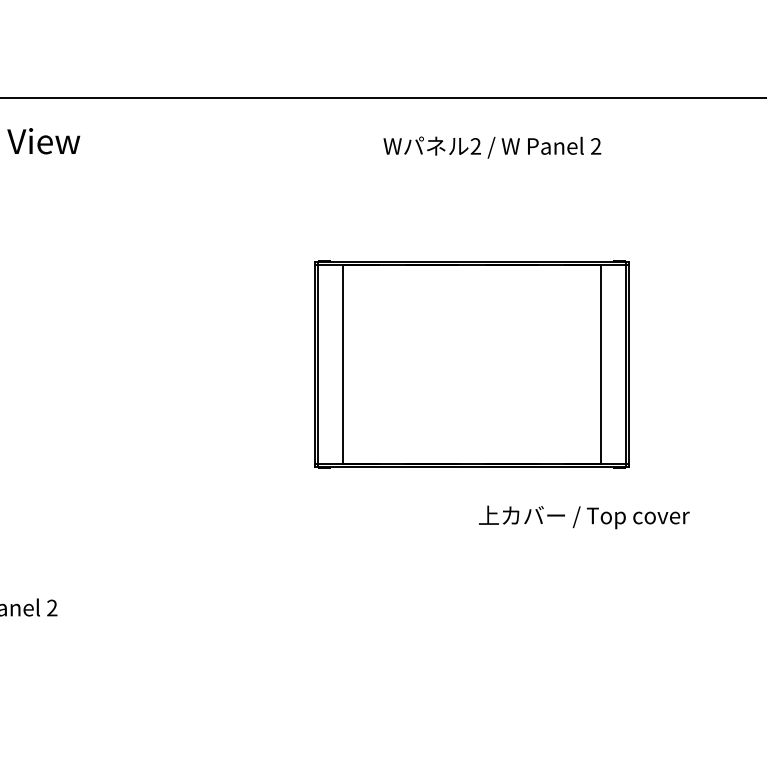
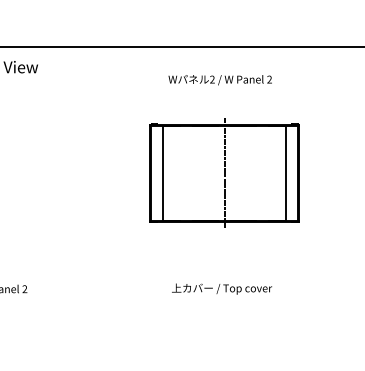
text: (490, 148) -> (219, 80), moved
line: (471, 364) -> (224, 173), added
text: (583, 516) -> (221, 288), moved

